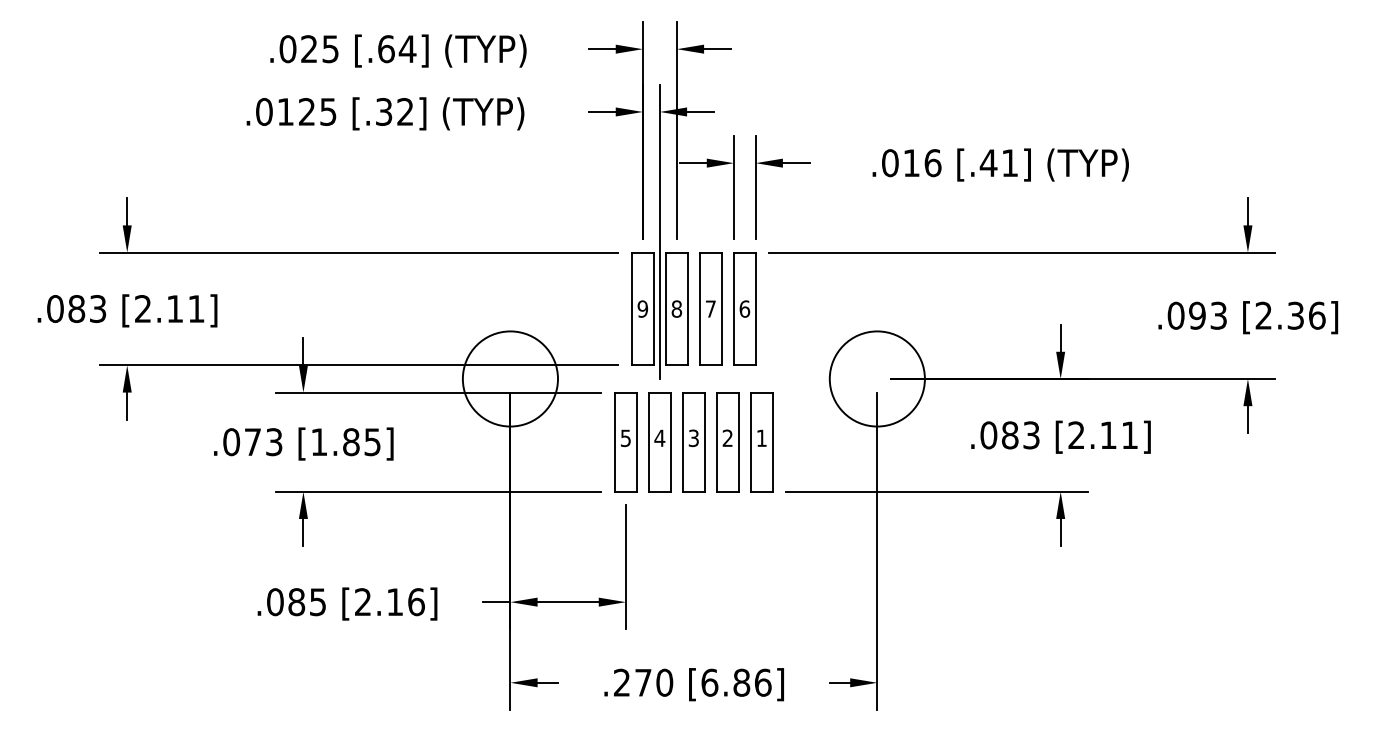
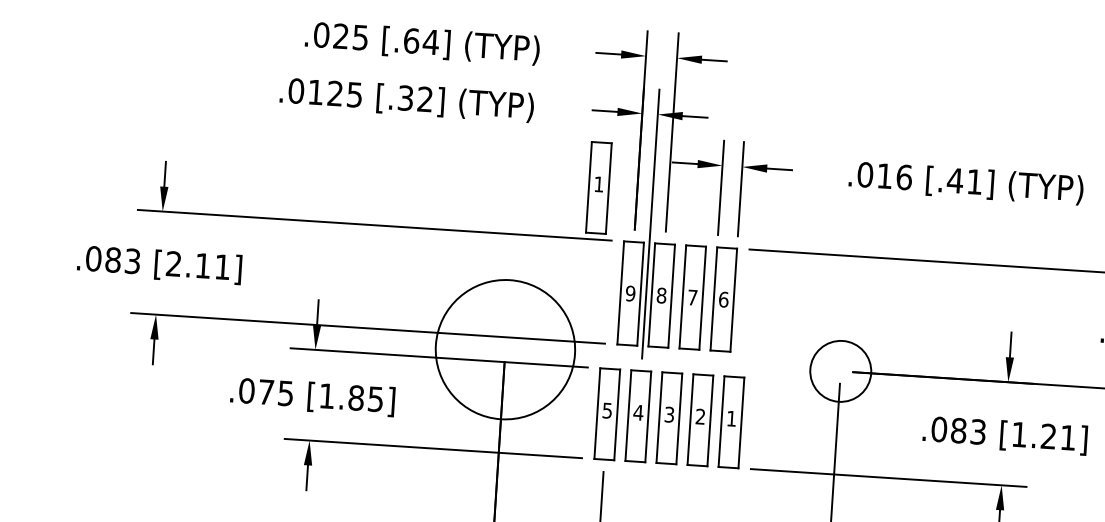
part: (600, 196) -> (598, 188), added
circle: (509, 378) -> (504, 349), size x1.6
circle: (876, 378) -> (840, 370), size x0.7
text: (1092, 434) -> (1034, 434), [2.11] -> [1.21]
text: (274, 441) -> (286, 392), .073 -> .075

